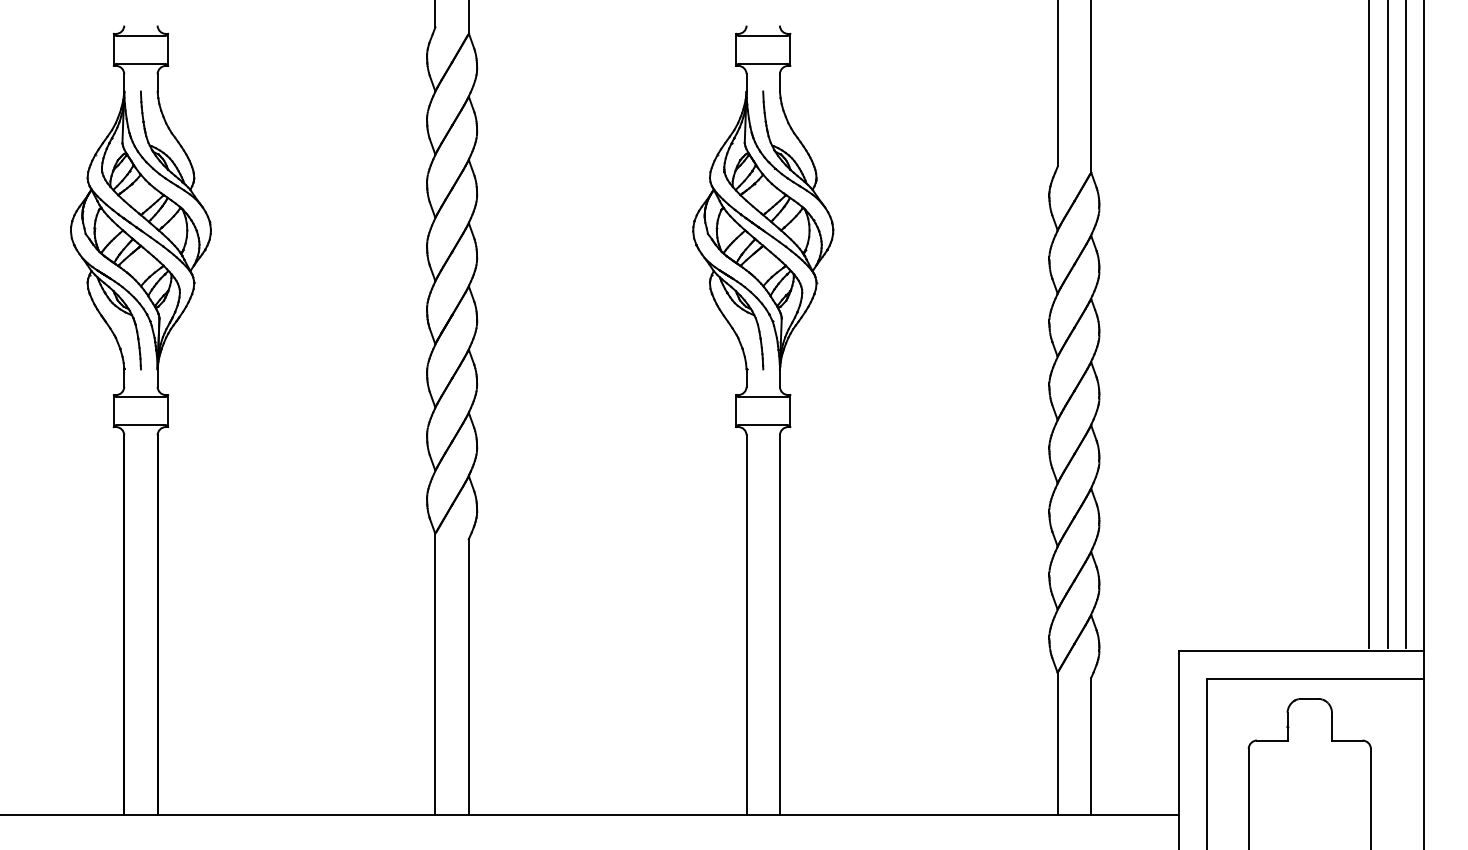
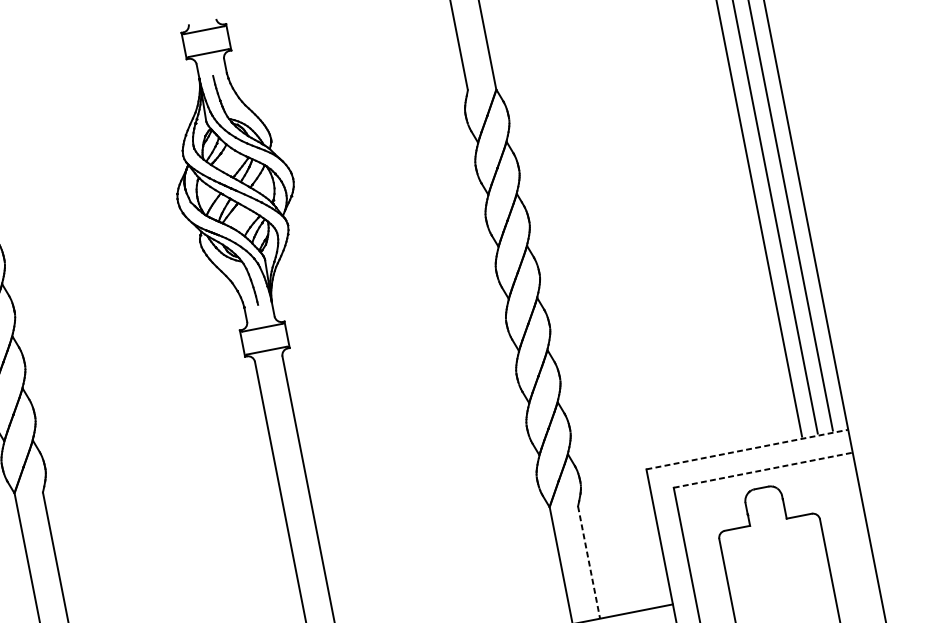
line: (1302, 650) -> (747, 449), solid -> dashed
line: (1316, 678) -> (763, 470), solid -> dashed
line: (1091, 746) -> (589, 562), solid -> dashed

